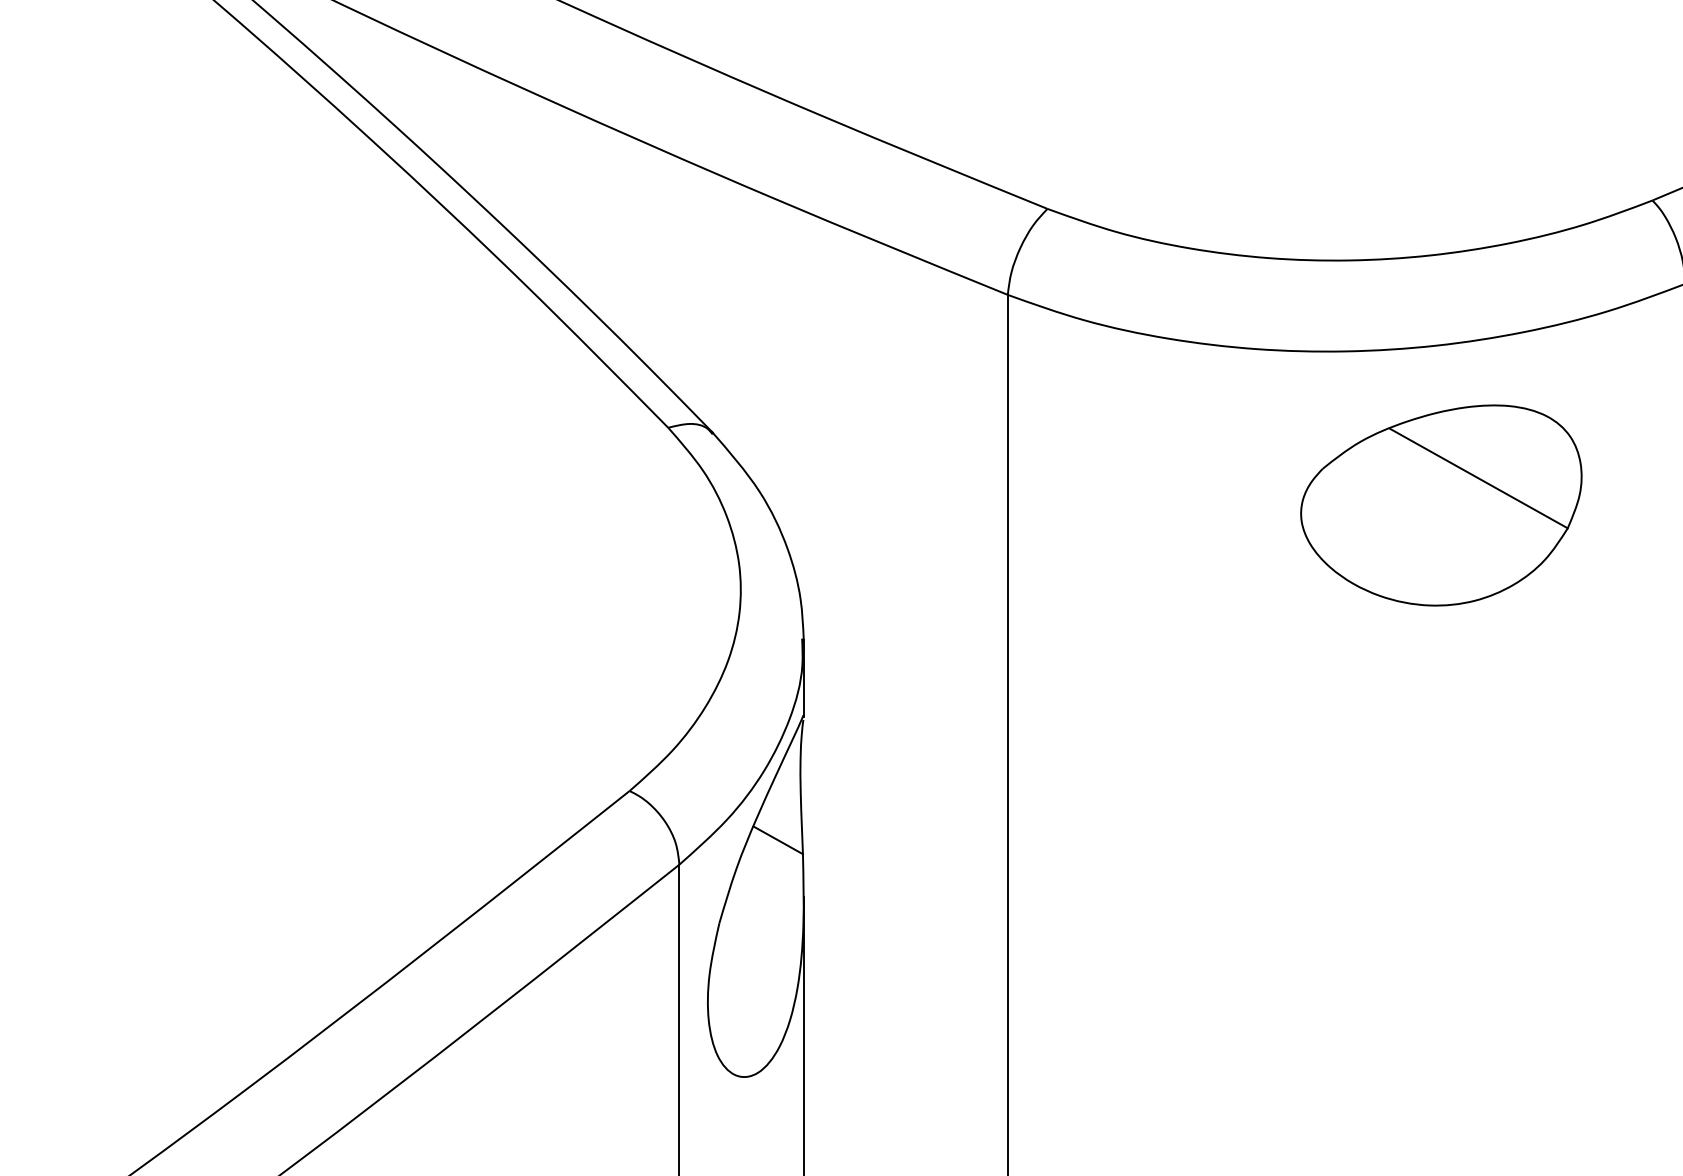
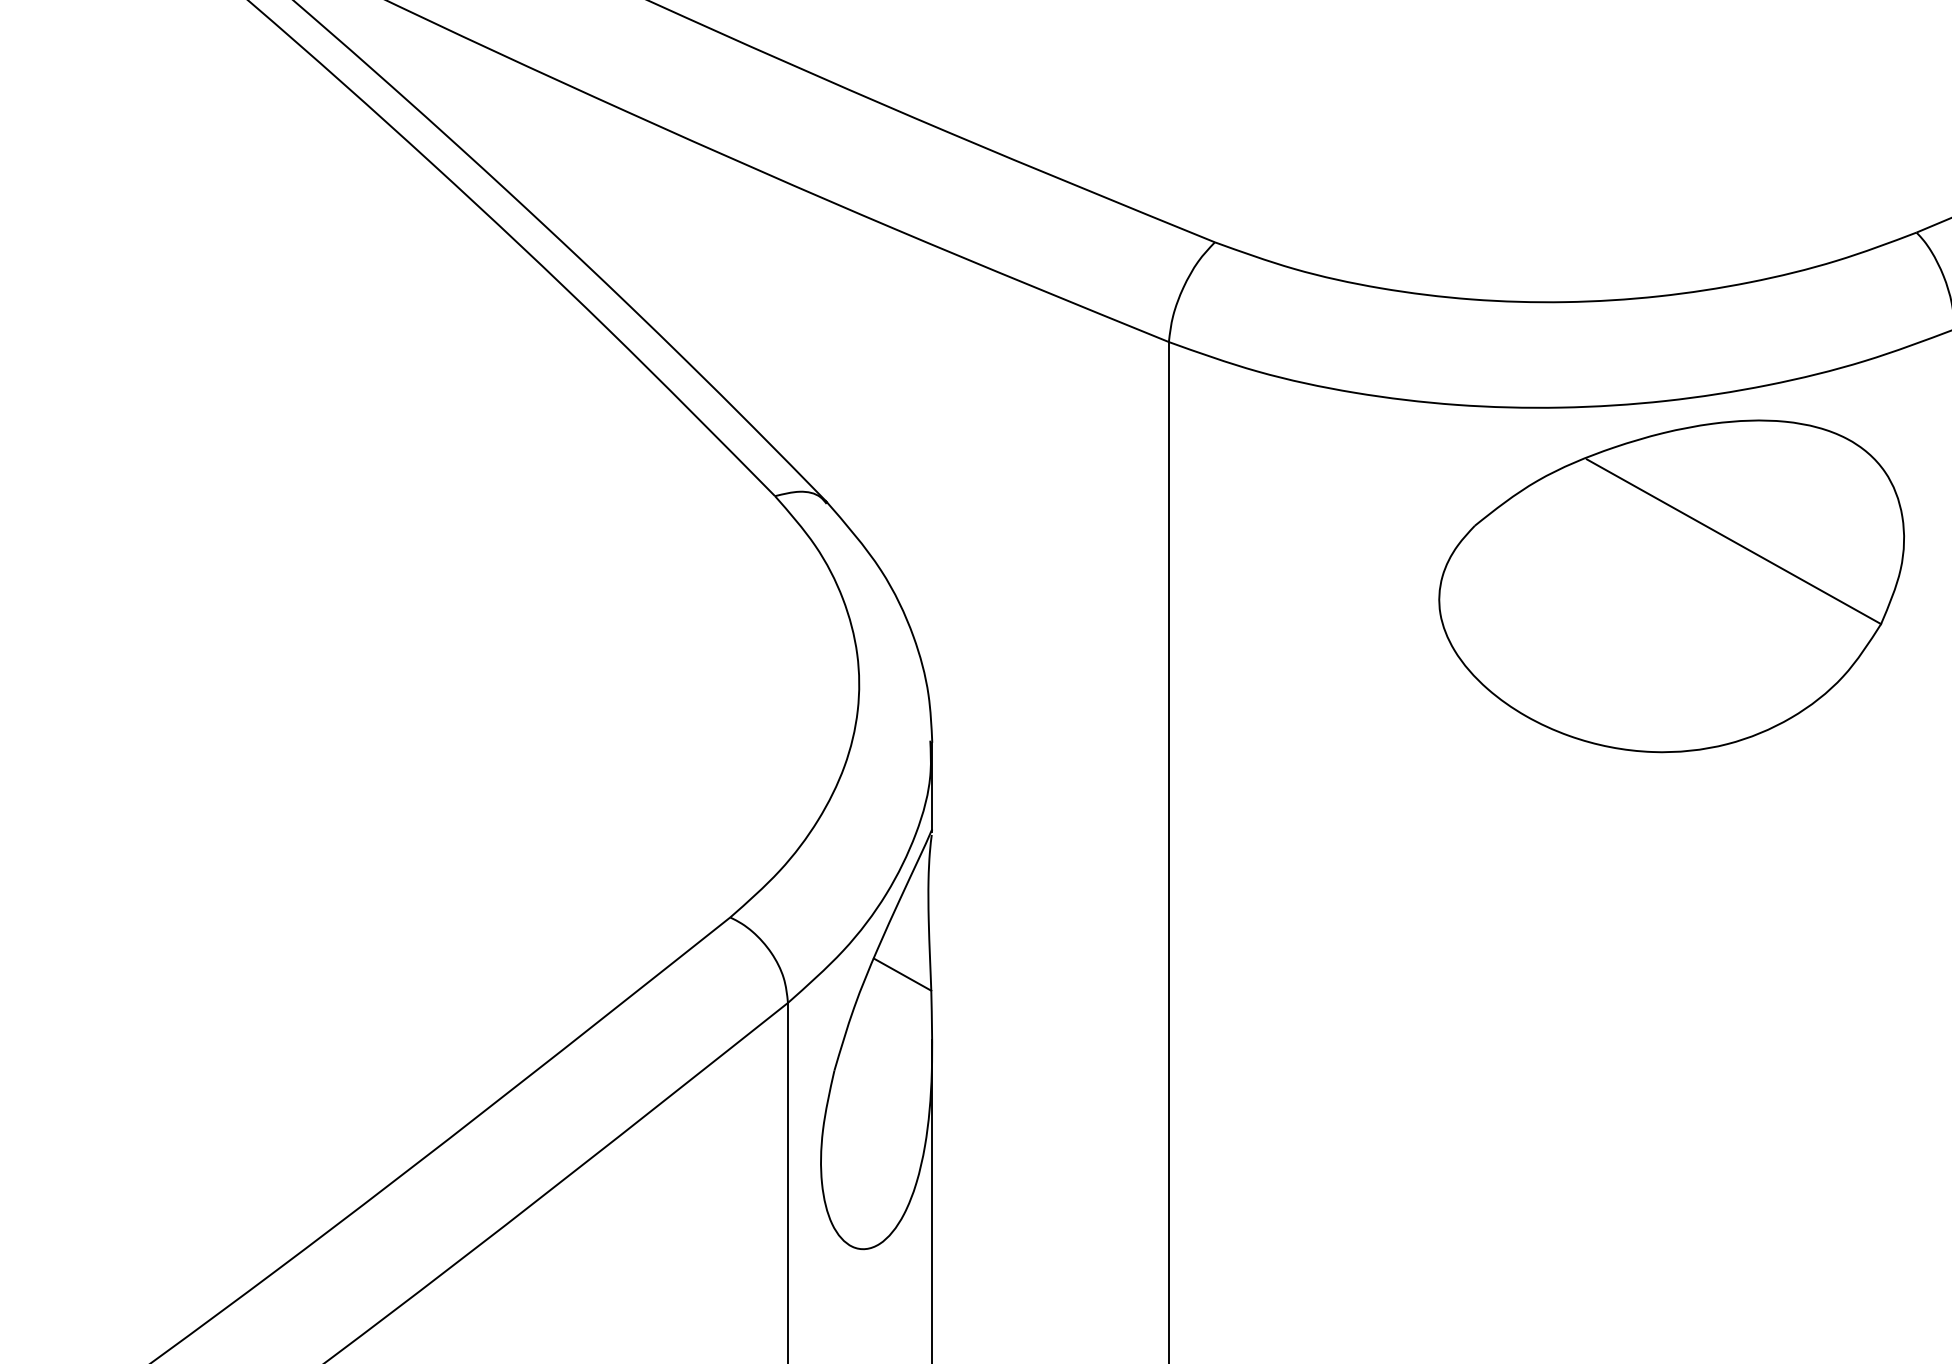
part: (1441, 505) -> (1671, 586), size x1.43

